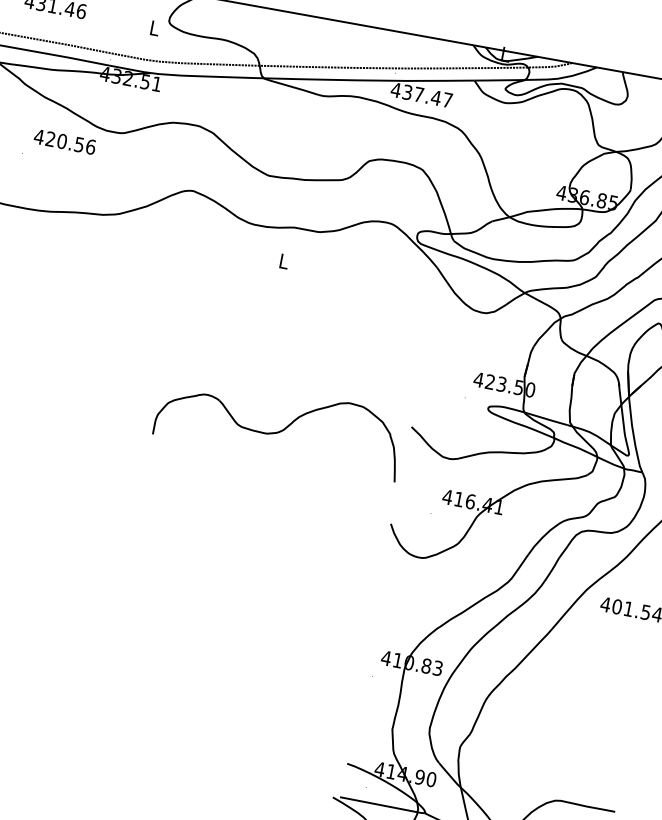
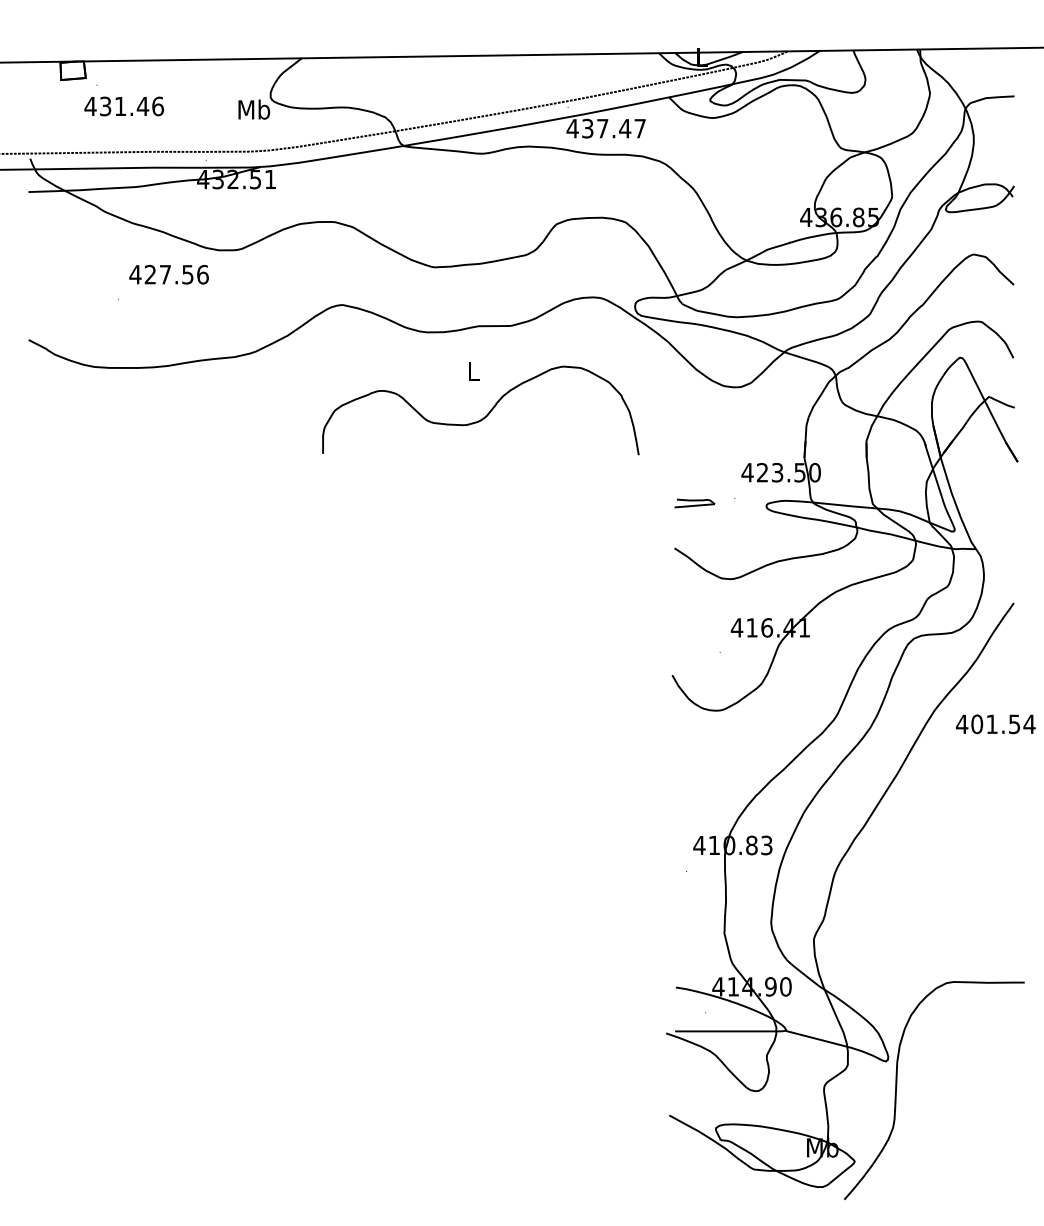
text: (155, 28) -> (254, 109), L -> Mb
text: (62, 141) -> (165, 274), 420.56 -> 427.56
part: (433, 395) -> (694, 503), added
part: (283, 429) -> (485, 415), moved

